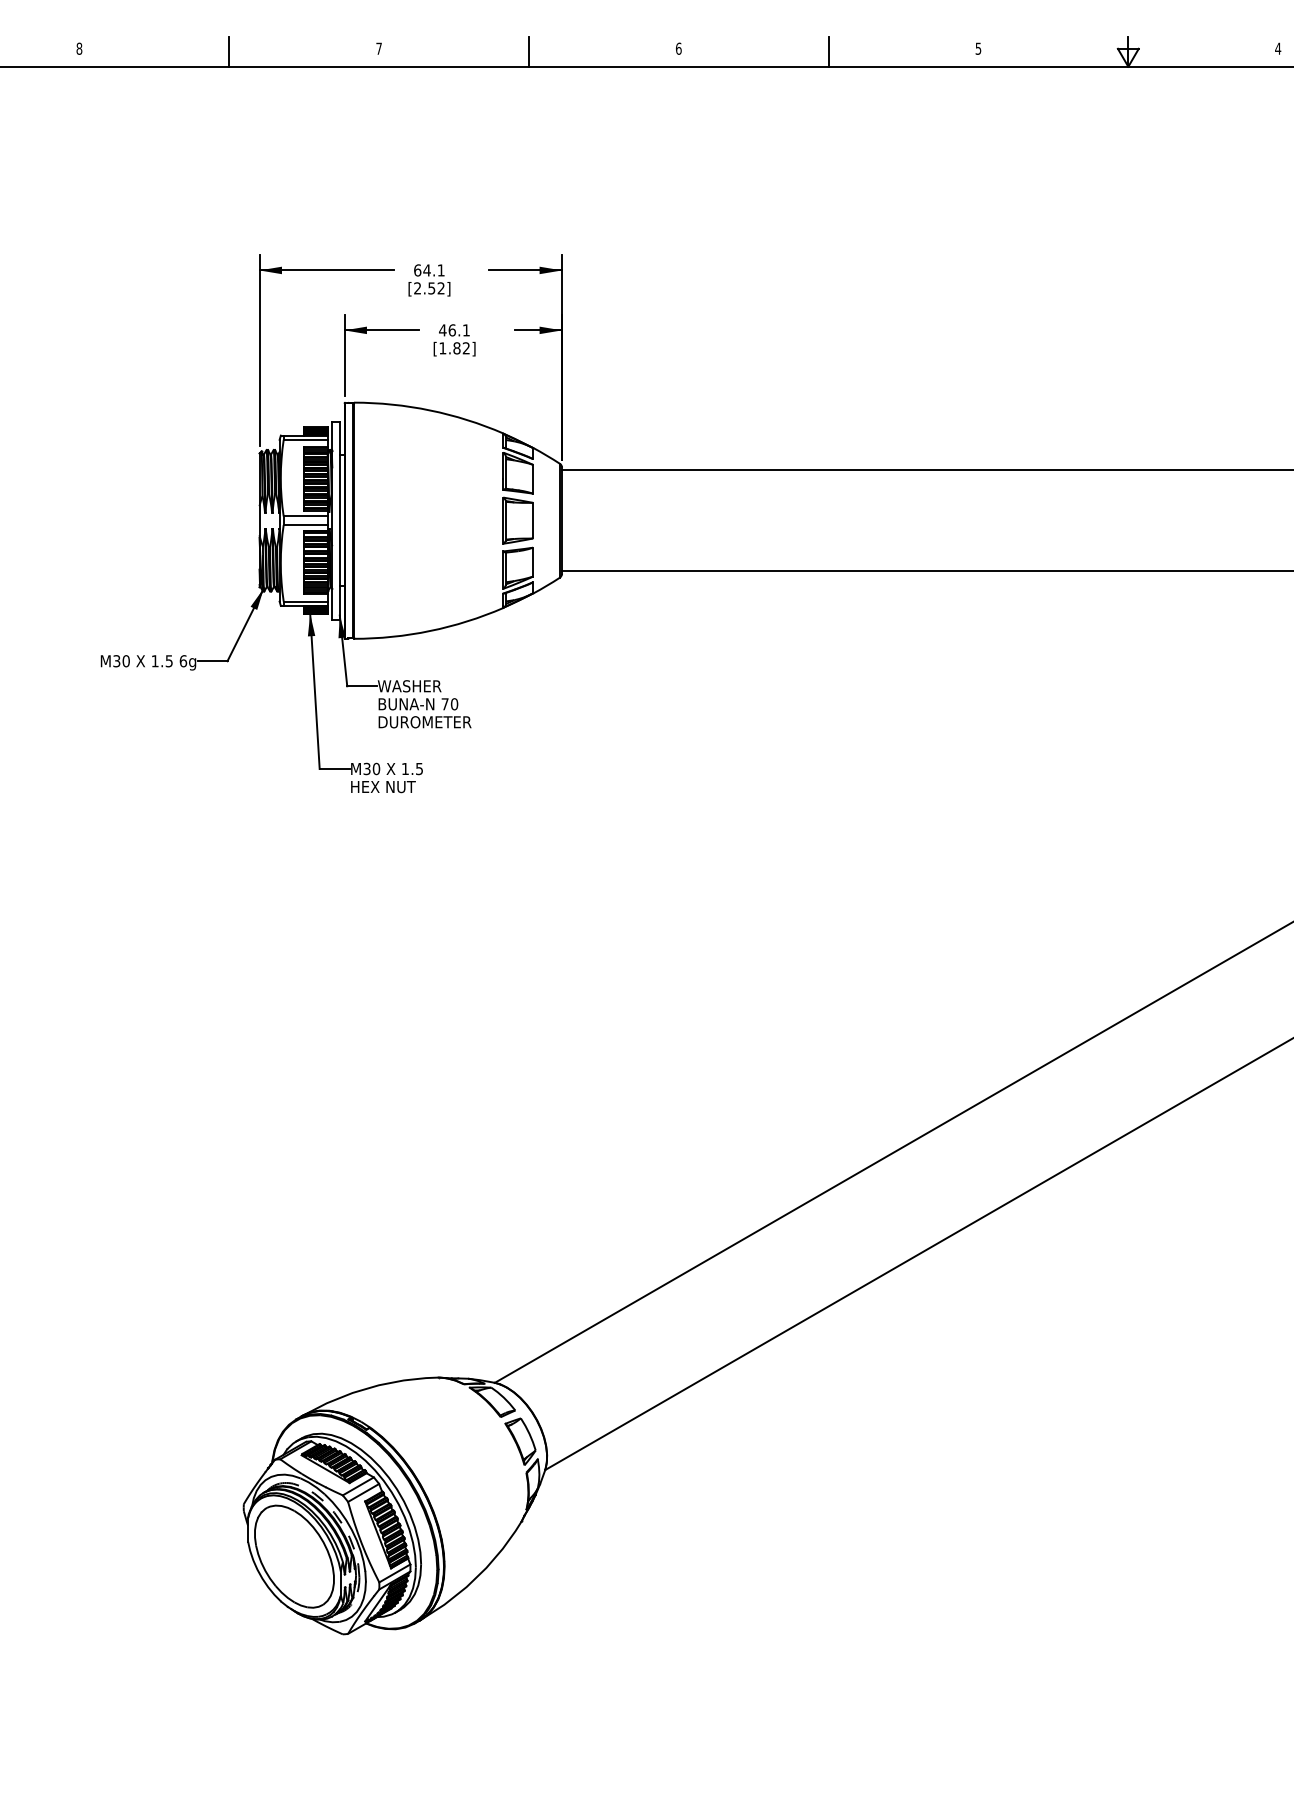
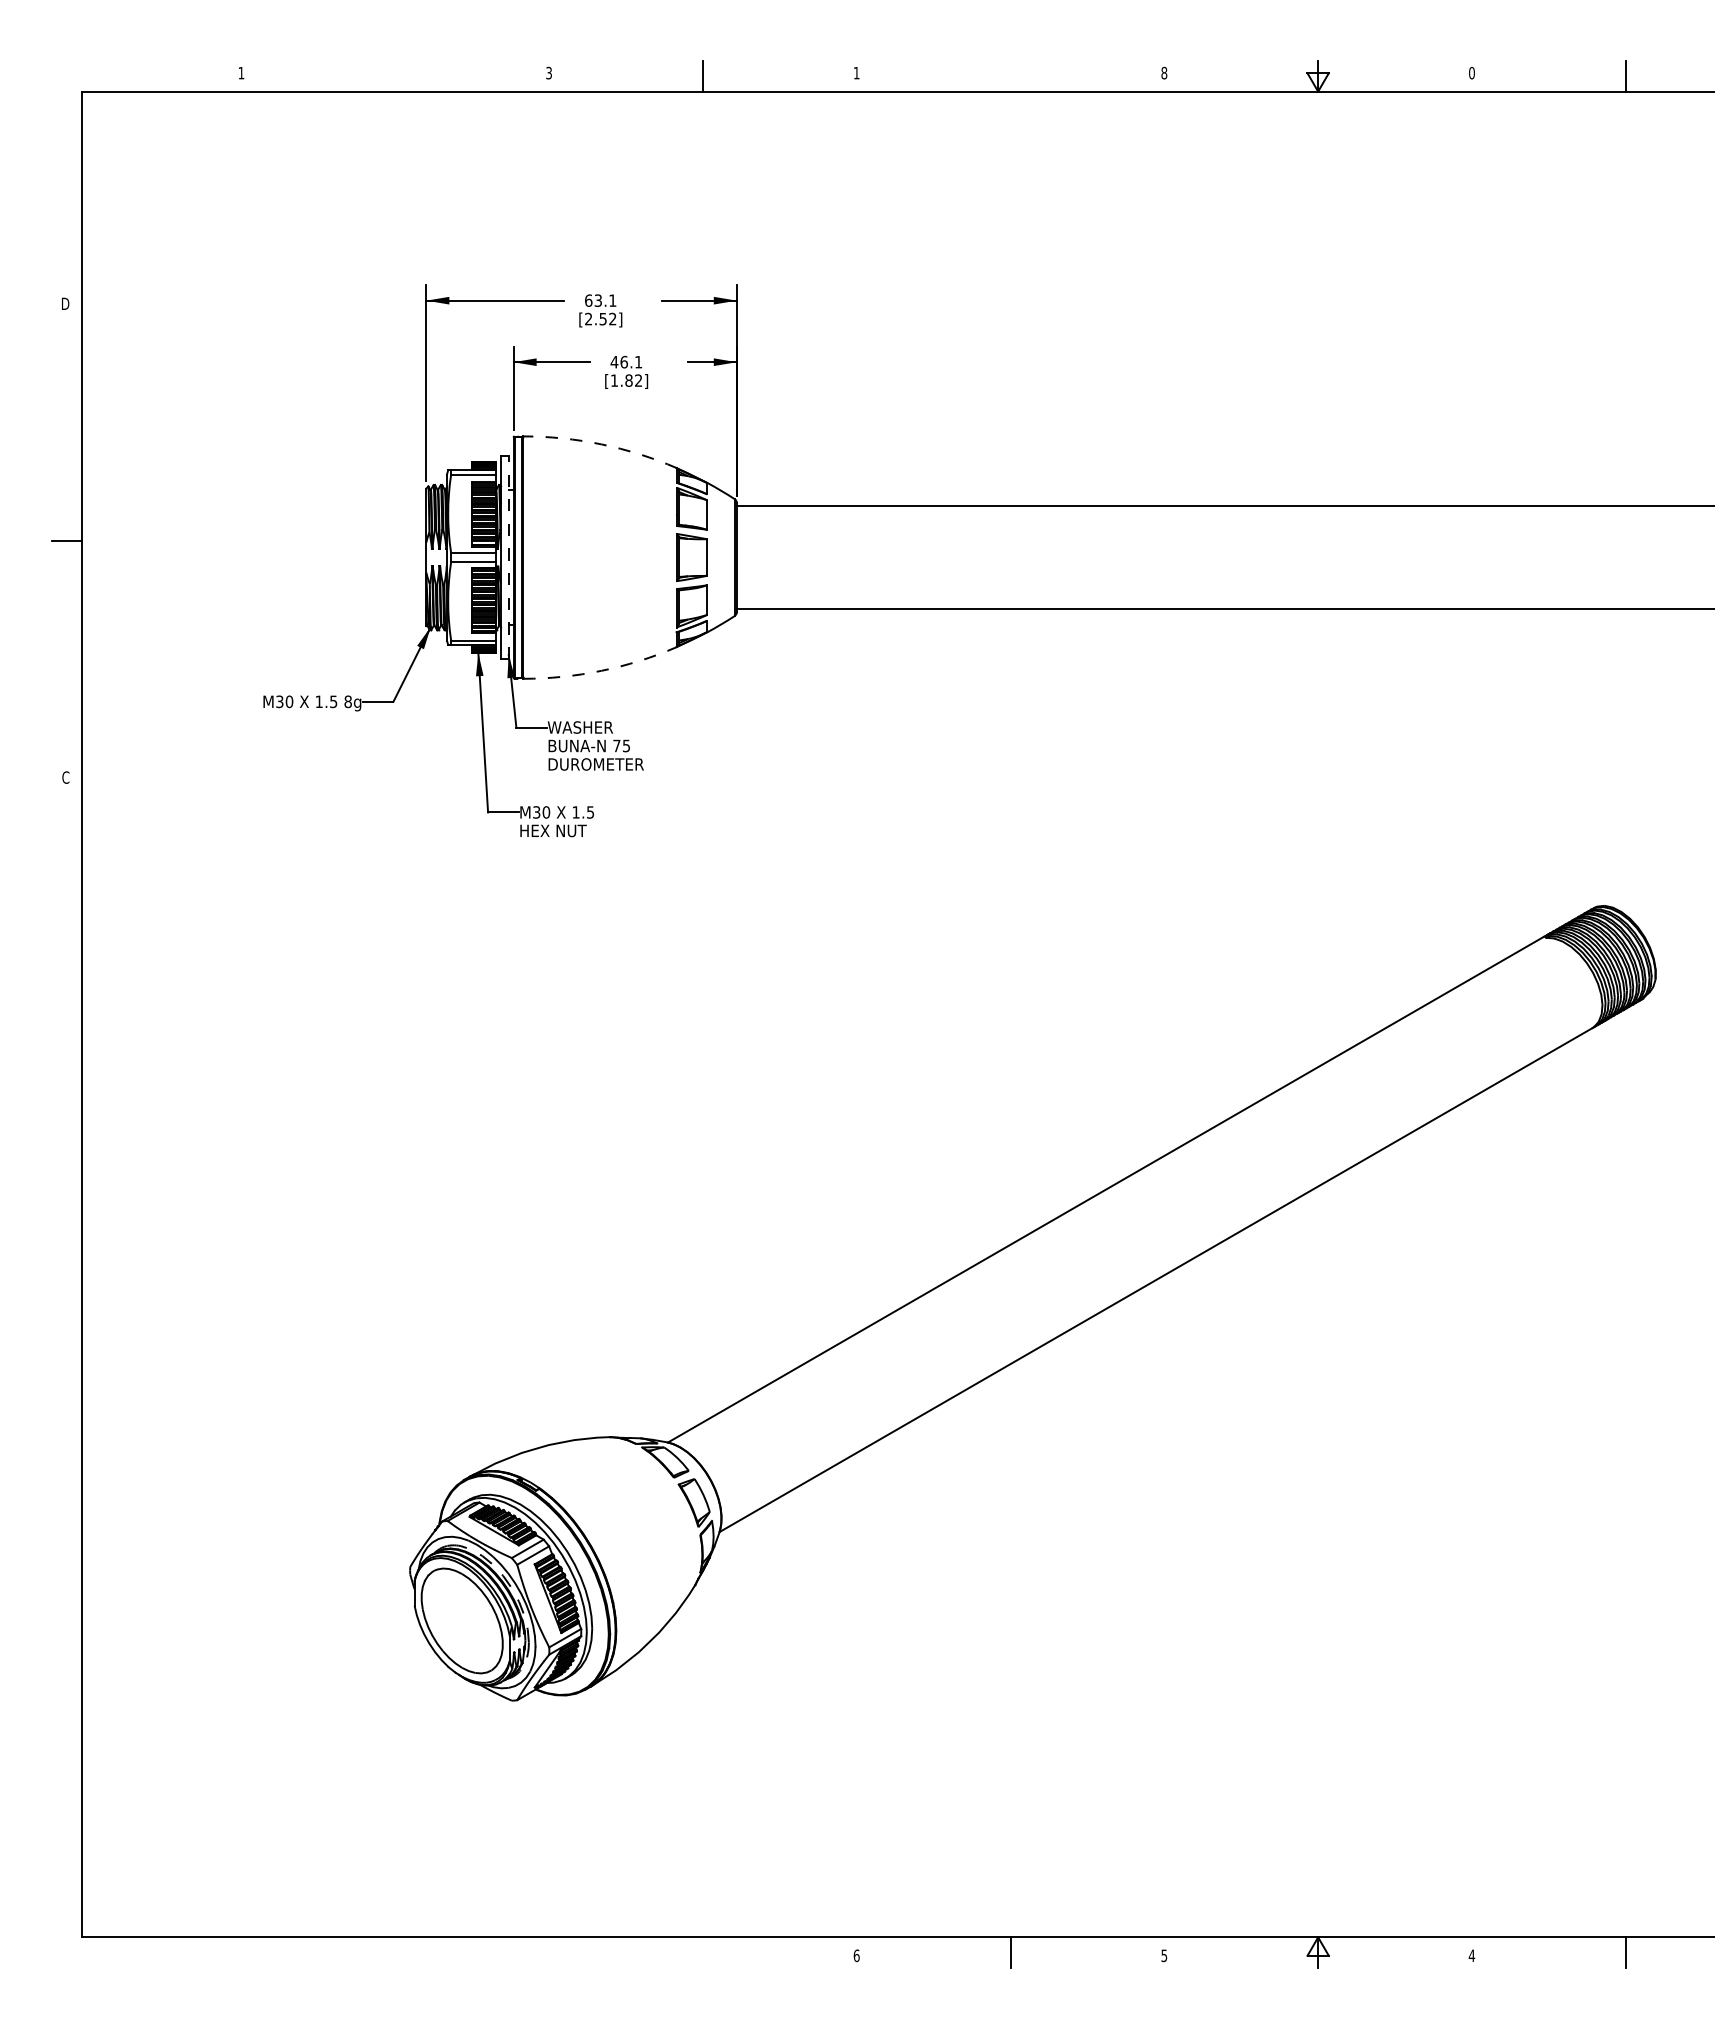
text: (79, 48) -> (241, 72), 8 -> 1
text: (378, 48) -> (548, 72), 7 -> 3
text: (678, 48) -> (856, 72), 6 -> 1
text: (978, 48) -> (1164, 72), 5 -> 8
text: (1277, 48) -> (1471, 72), 4 -> 0
line: (229, 51) -> (395, 75), removed
line: (828, 51) -> (1010, 75), removed
text: (427, 270) -> (598, 300), 64.1 -> 63.1
arc: (430, 410) -> (601, 444), solid -> dashed
line: (339, 520) -> (508, 557), solid -> dashed
arc: (430, 630) -> (601, 670), solid -> dashed
text: (182, 660) -> (347, 701), 6g -> 8g
text: (454, 703) -> (626, 745), 70 -> 75

